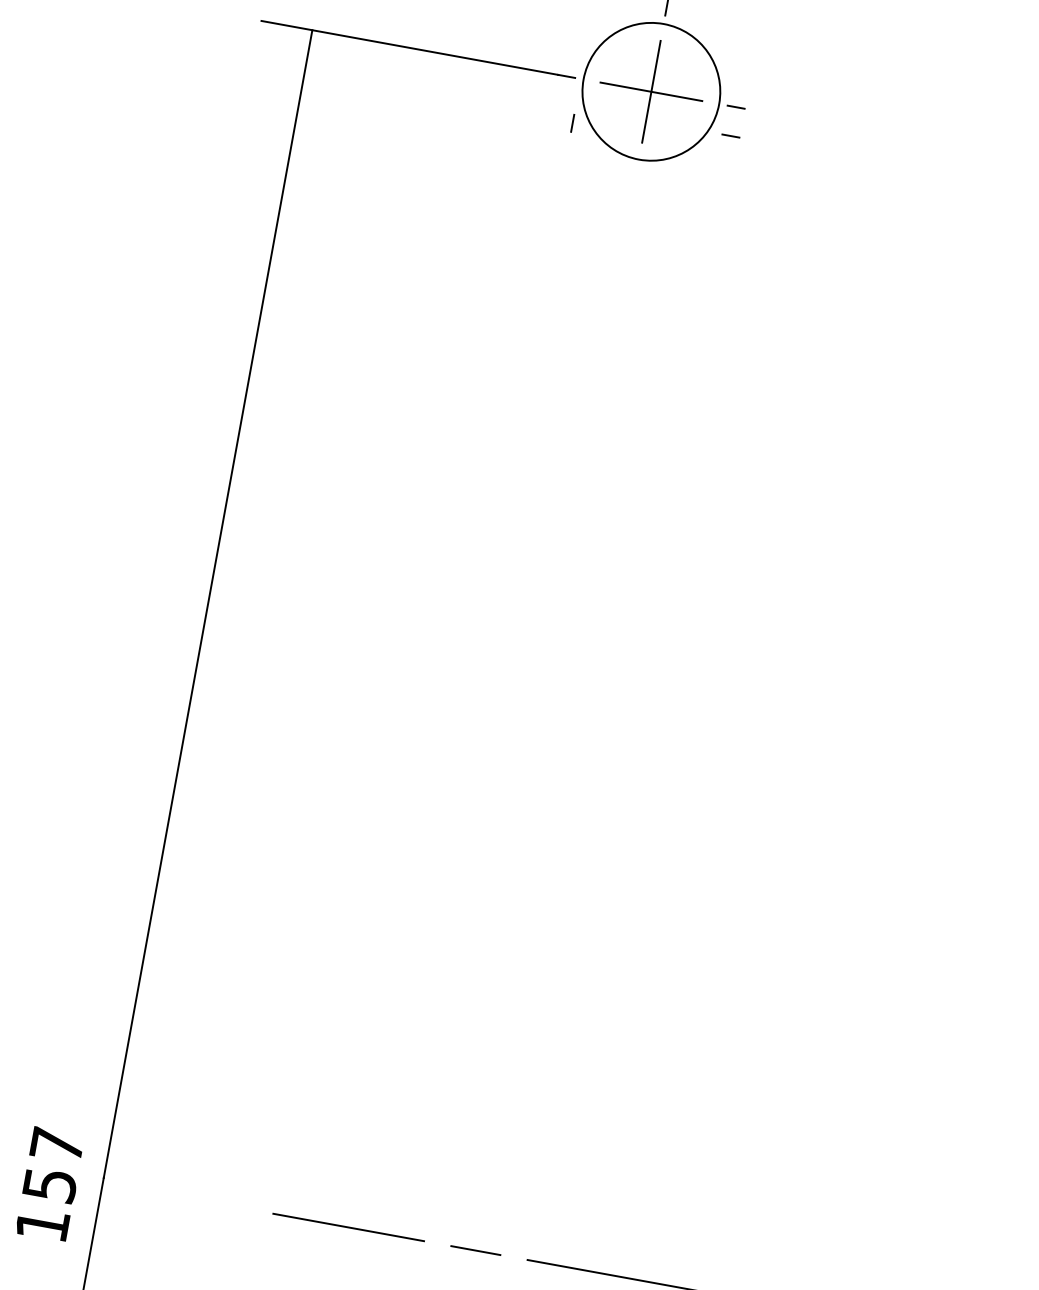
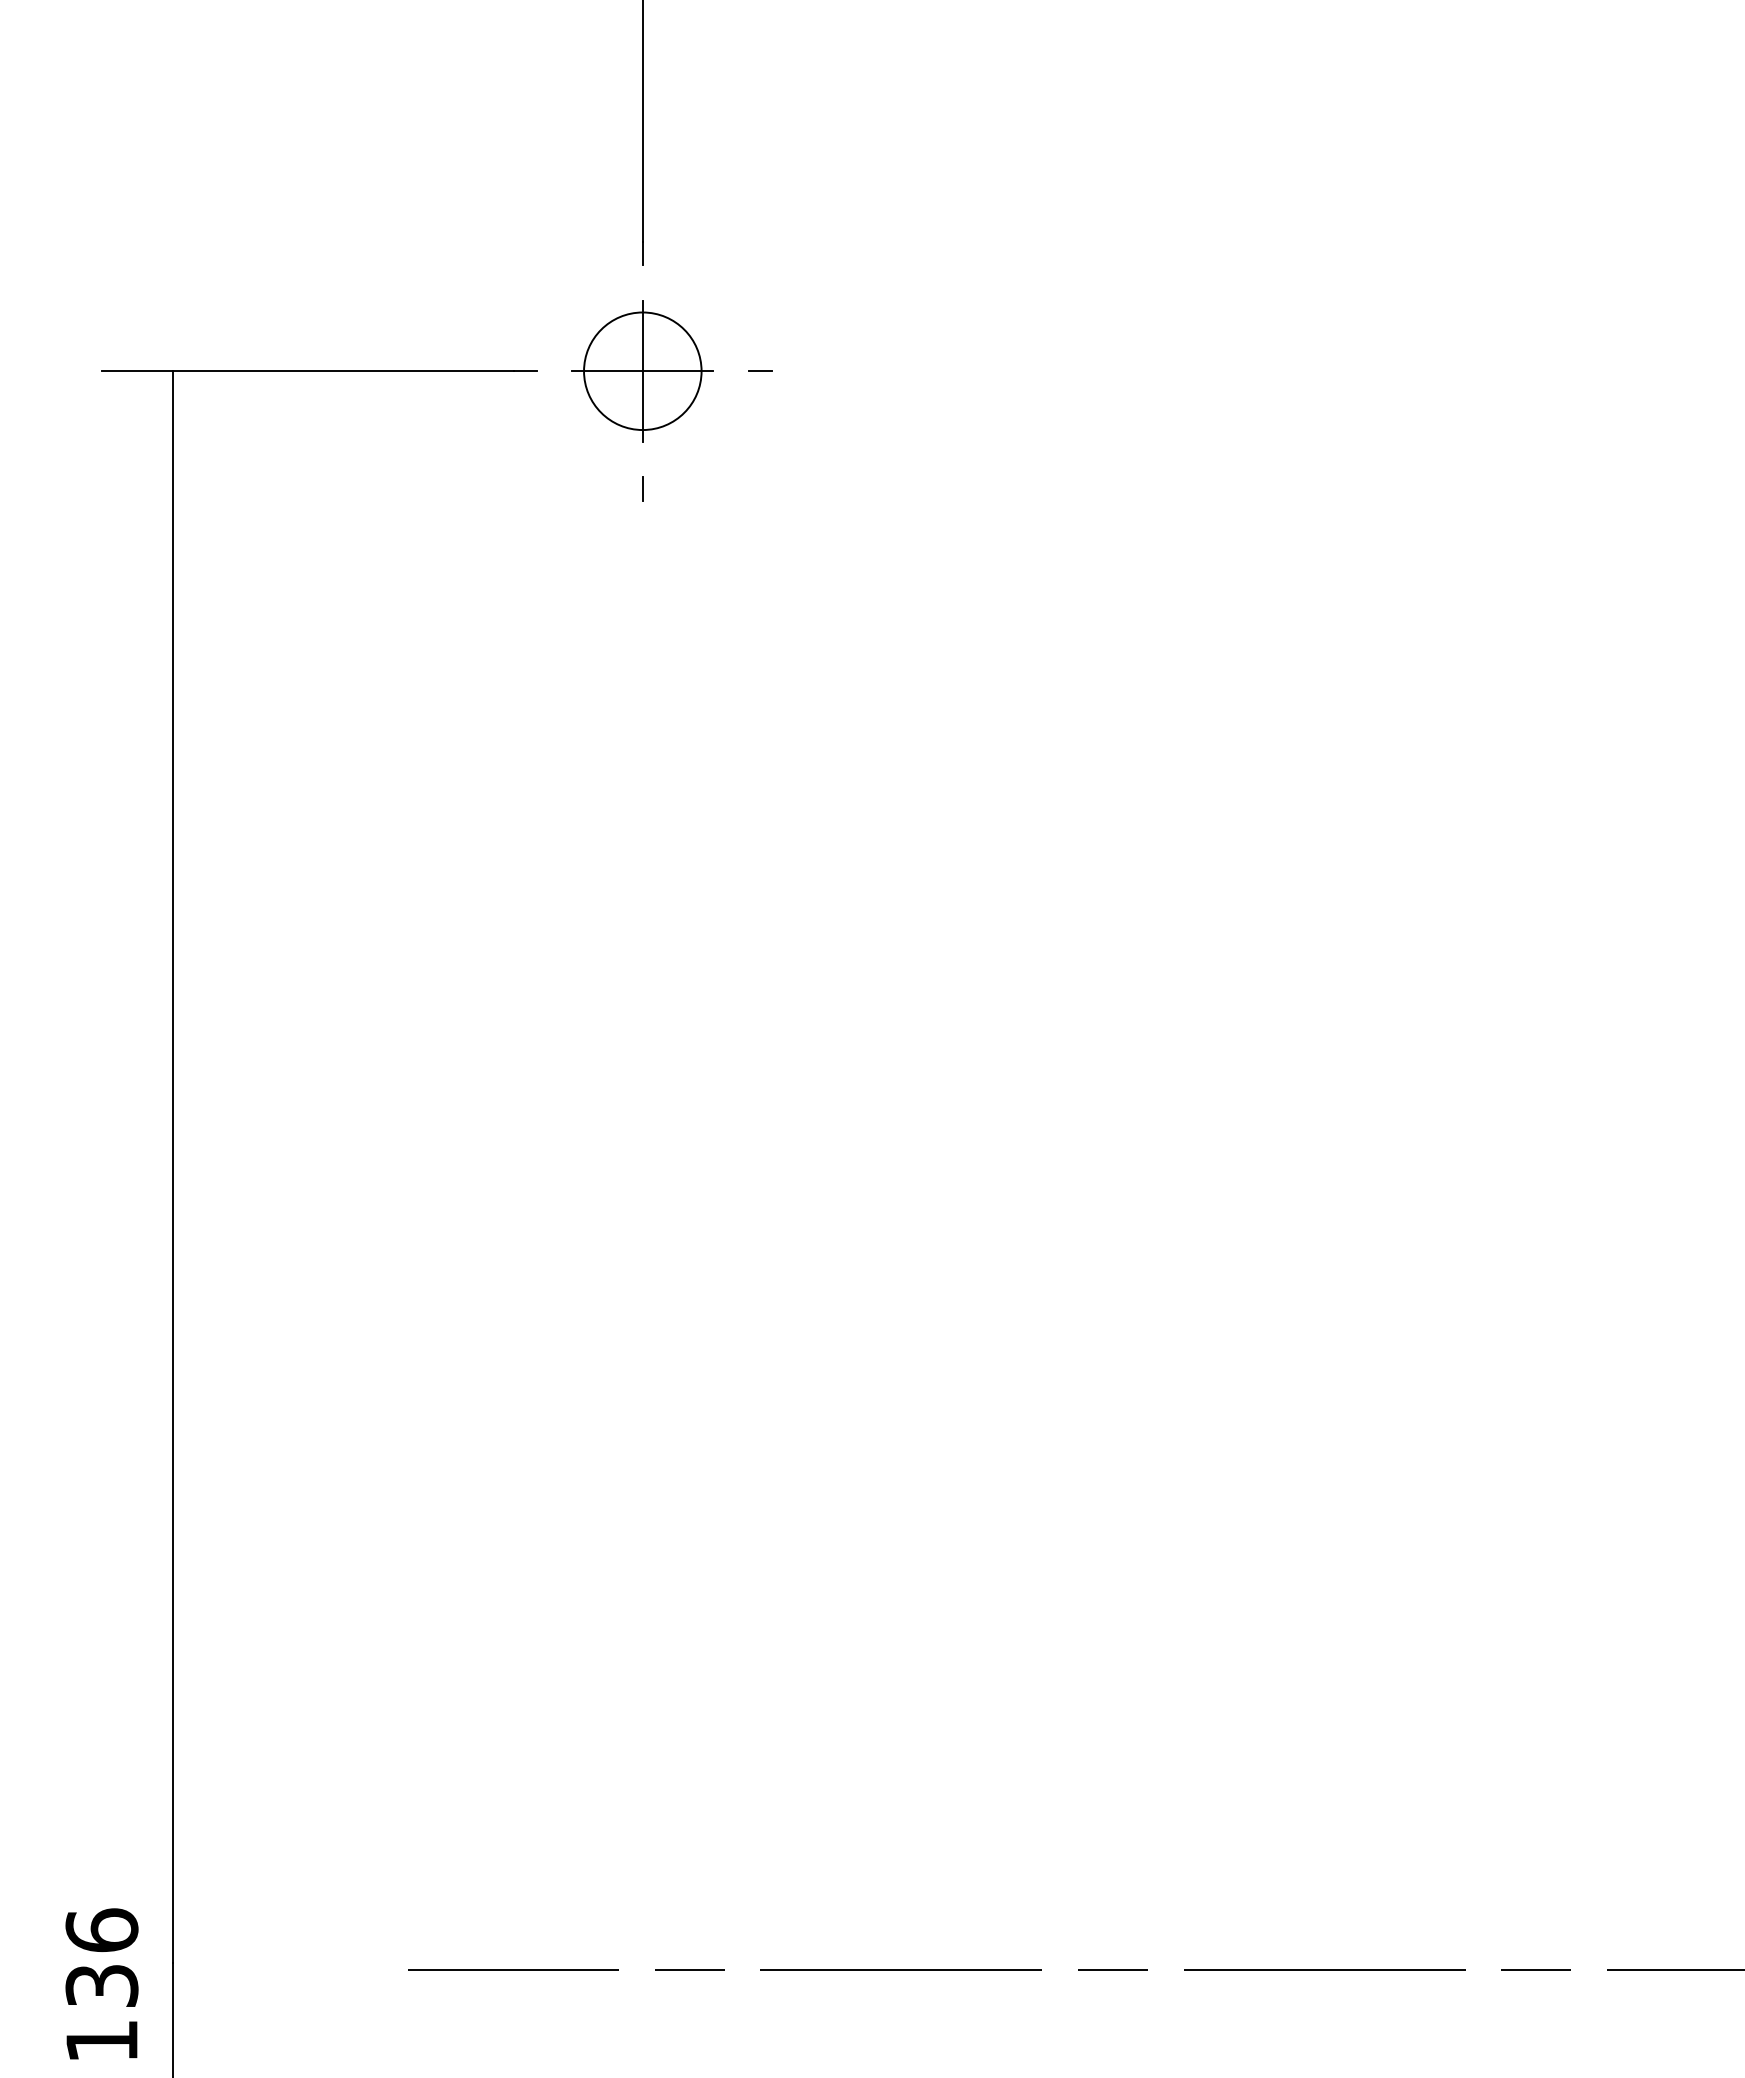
circle: (651, 91) -> (642, 371), size x0.62
line: (572, 123) -> (642, 488), moved
line: (731, 135) -> (760, 410), removed
text: (53, 1164) -> (101, 1957), 157 -> 136

